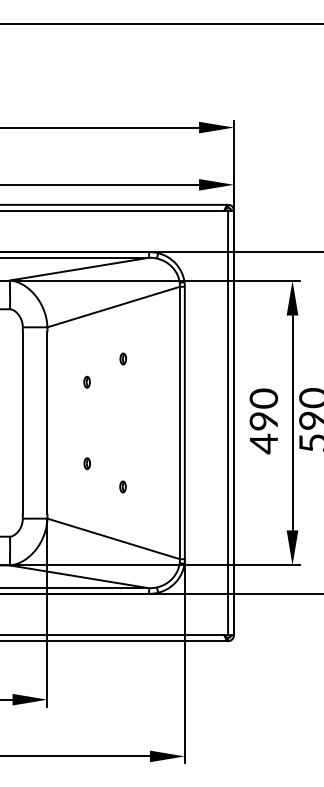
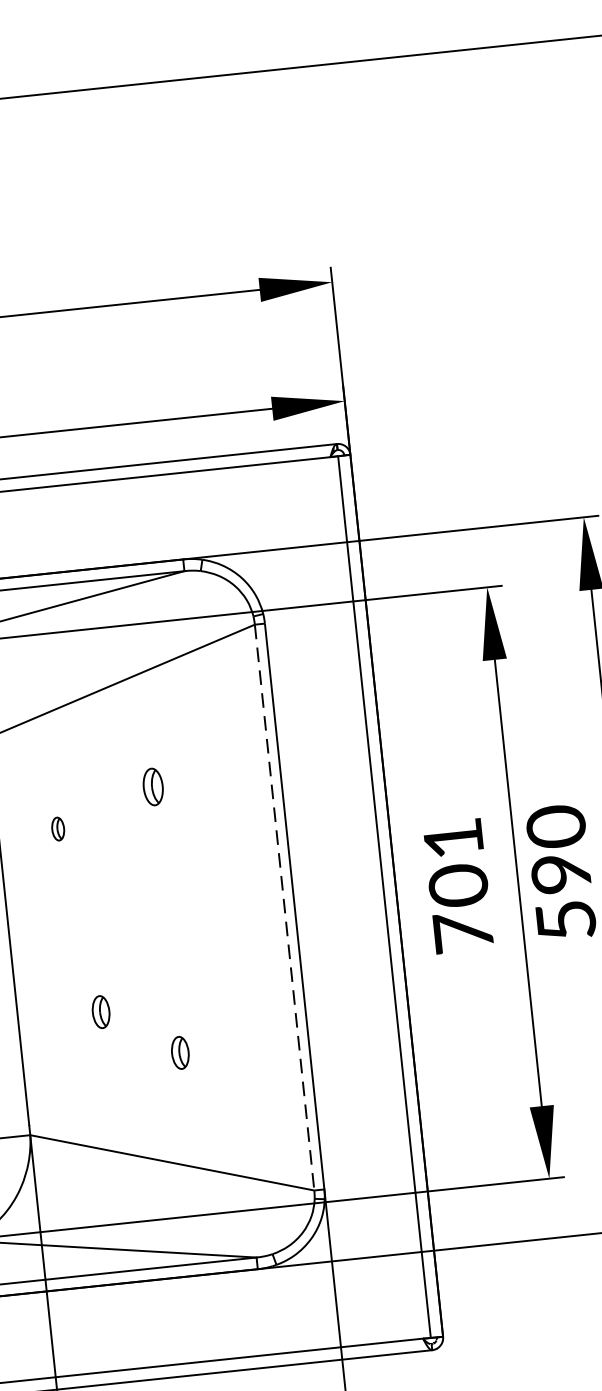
part: (122, 358) -> (151, 786), size x1.6
part: (86, 381) -> (56, 827), moved
text: (263, 421) -> (457, 886), 490 -> 701
line: (179, 423) -> (283, 908), solid -> dashed
part: (86, 463) -> (99, 1012), size x1.4
part: (122, 486) -> (179, 1052), size x1.4

